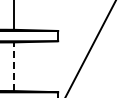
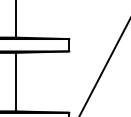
line: (13, 66) -> (15, 81), dashed -> solid

